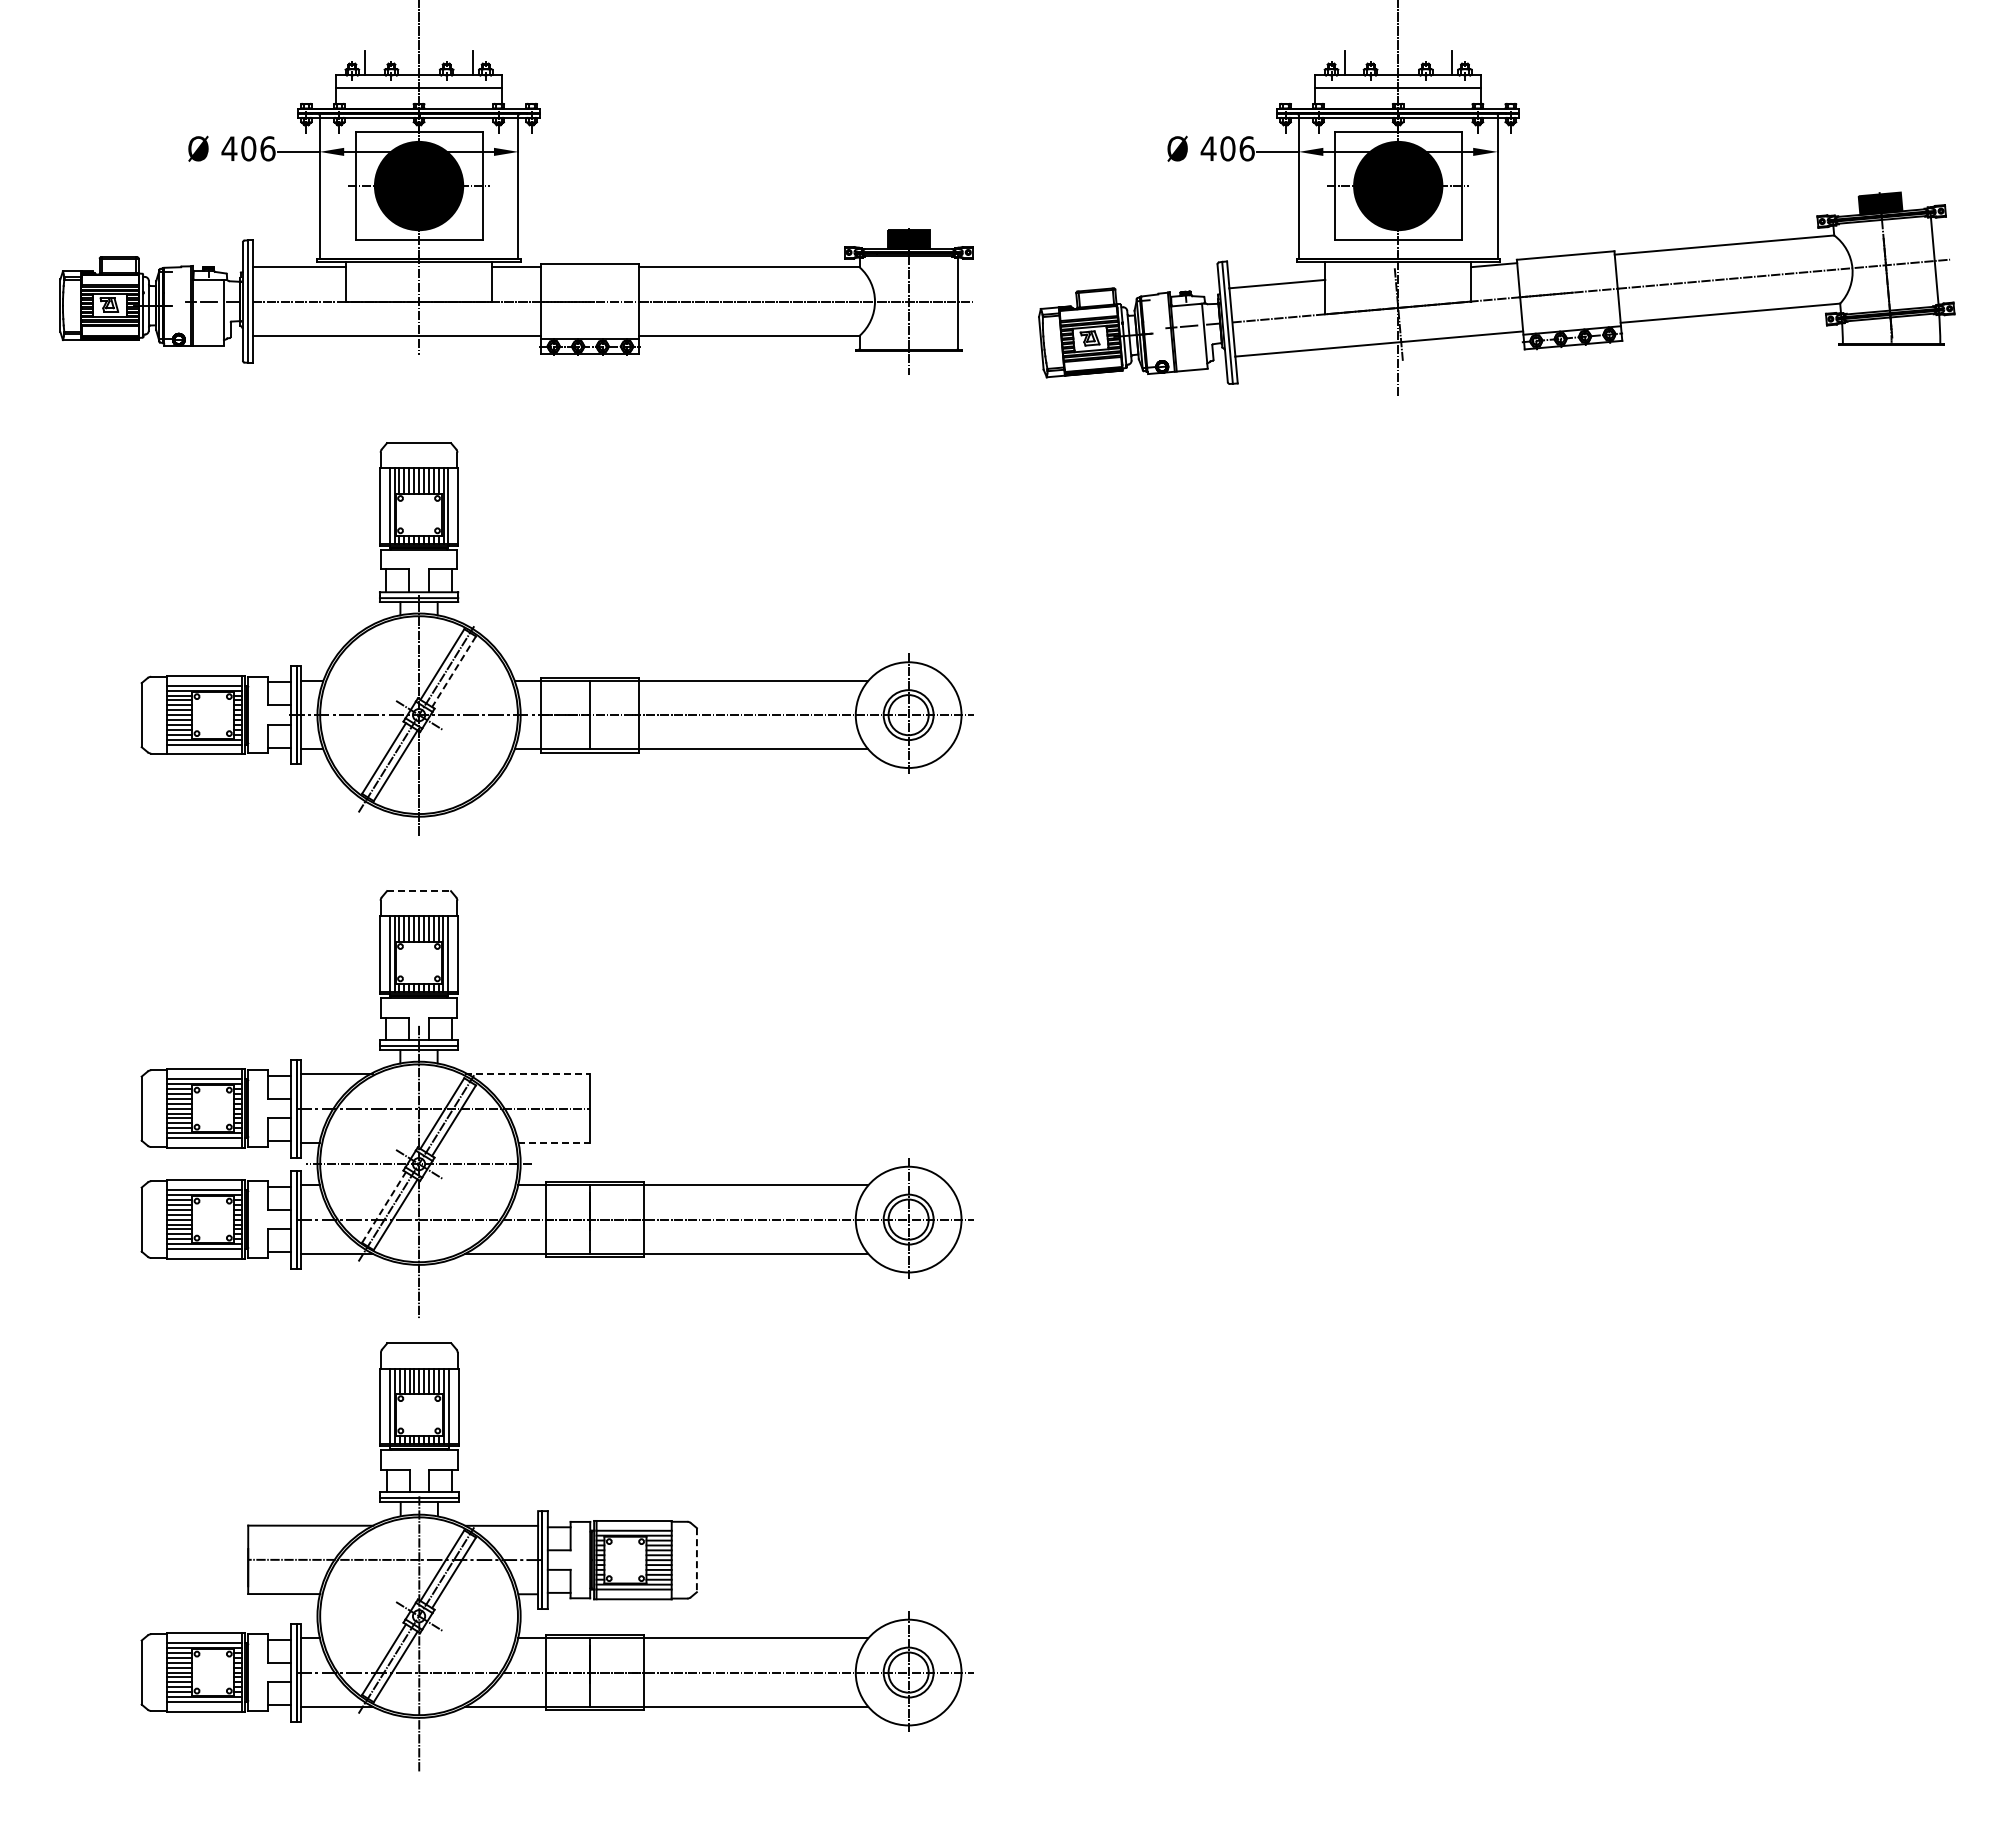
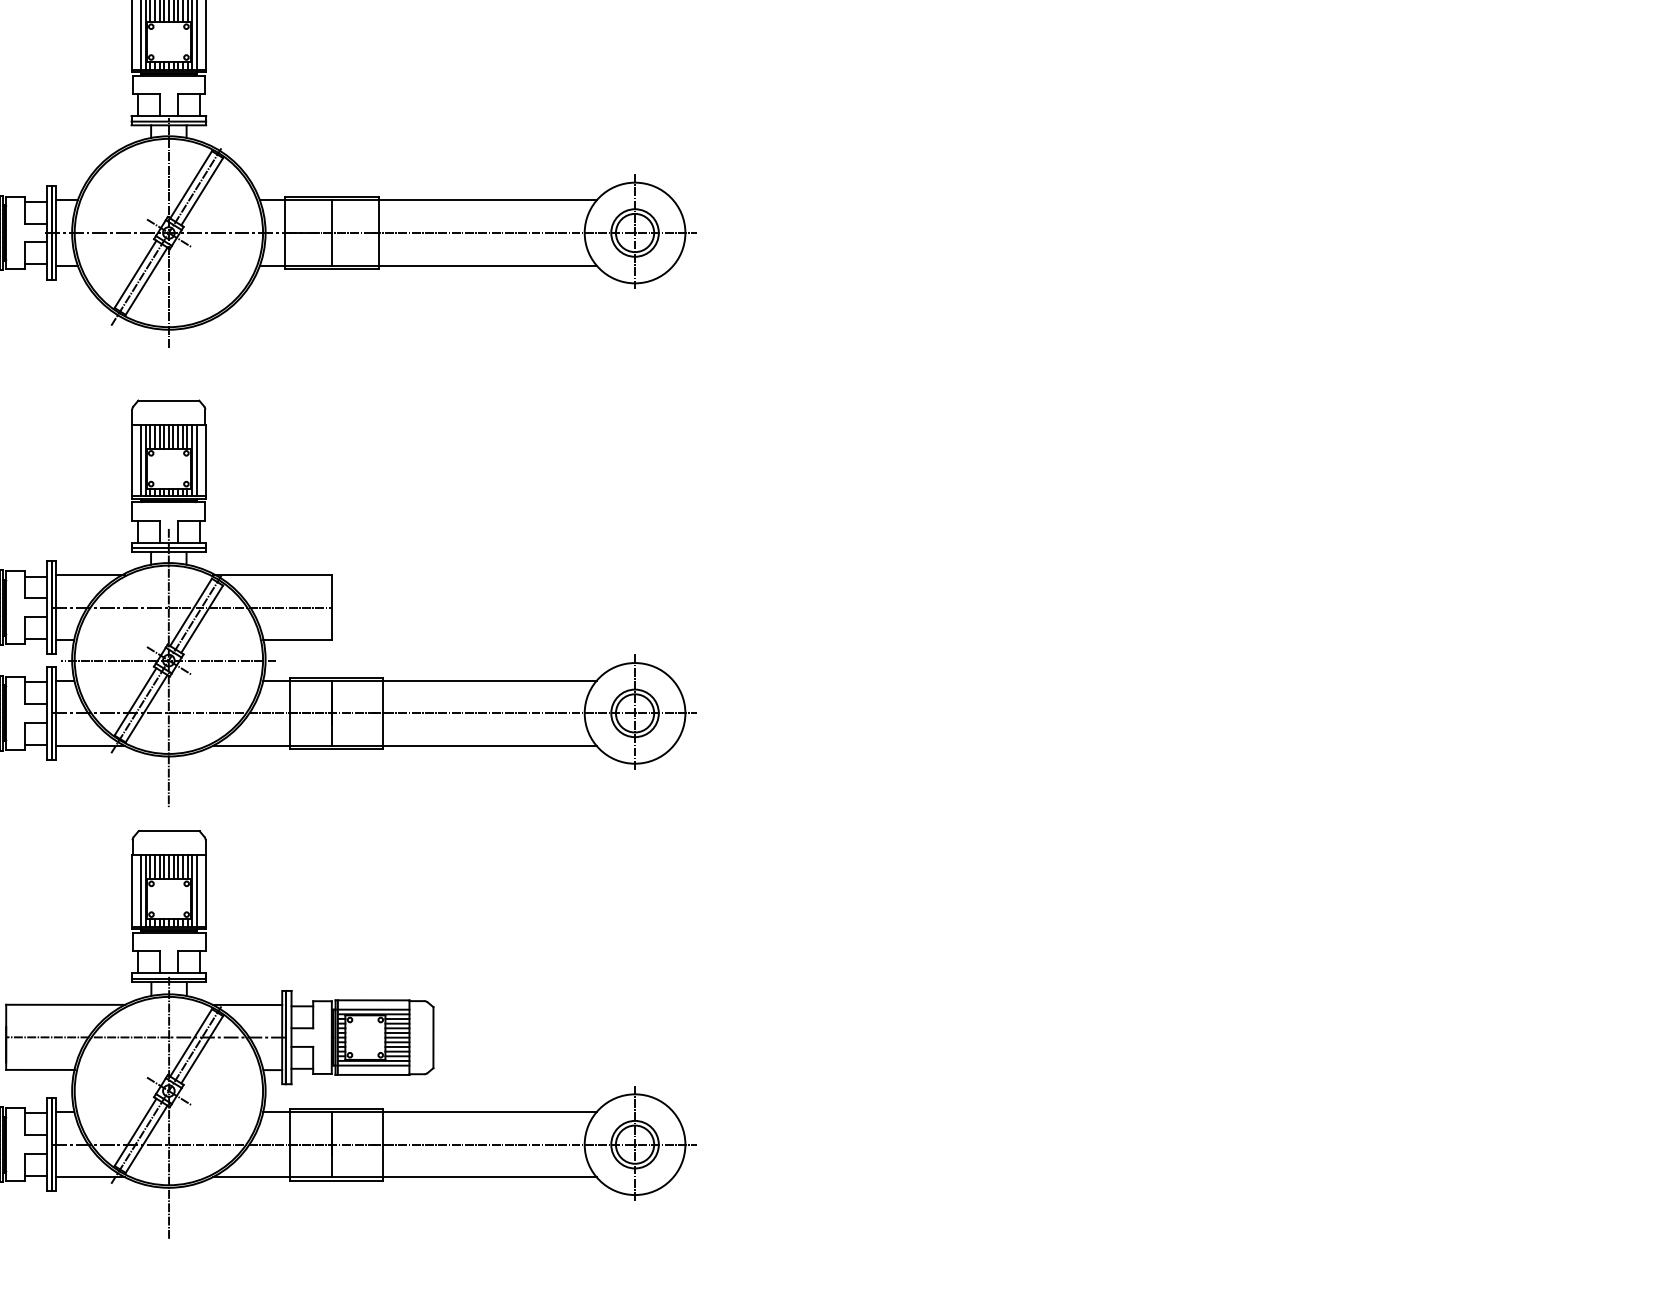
line: (454, 671) -> (202, 191), dashed -> solid
line: (419, 891) -> (169, 400), dashed -> solid
line: (527, 1074) -> (272, 575), dashed -> solid
line: (554, 1142) -> (297, 639), dashed -> solid
line: (384, 1207) -> (135, 701), dashed -> solid
line: (696, 1560) -> (433, 1037), dashed -> solid

